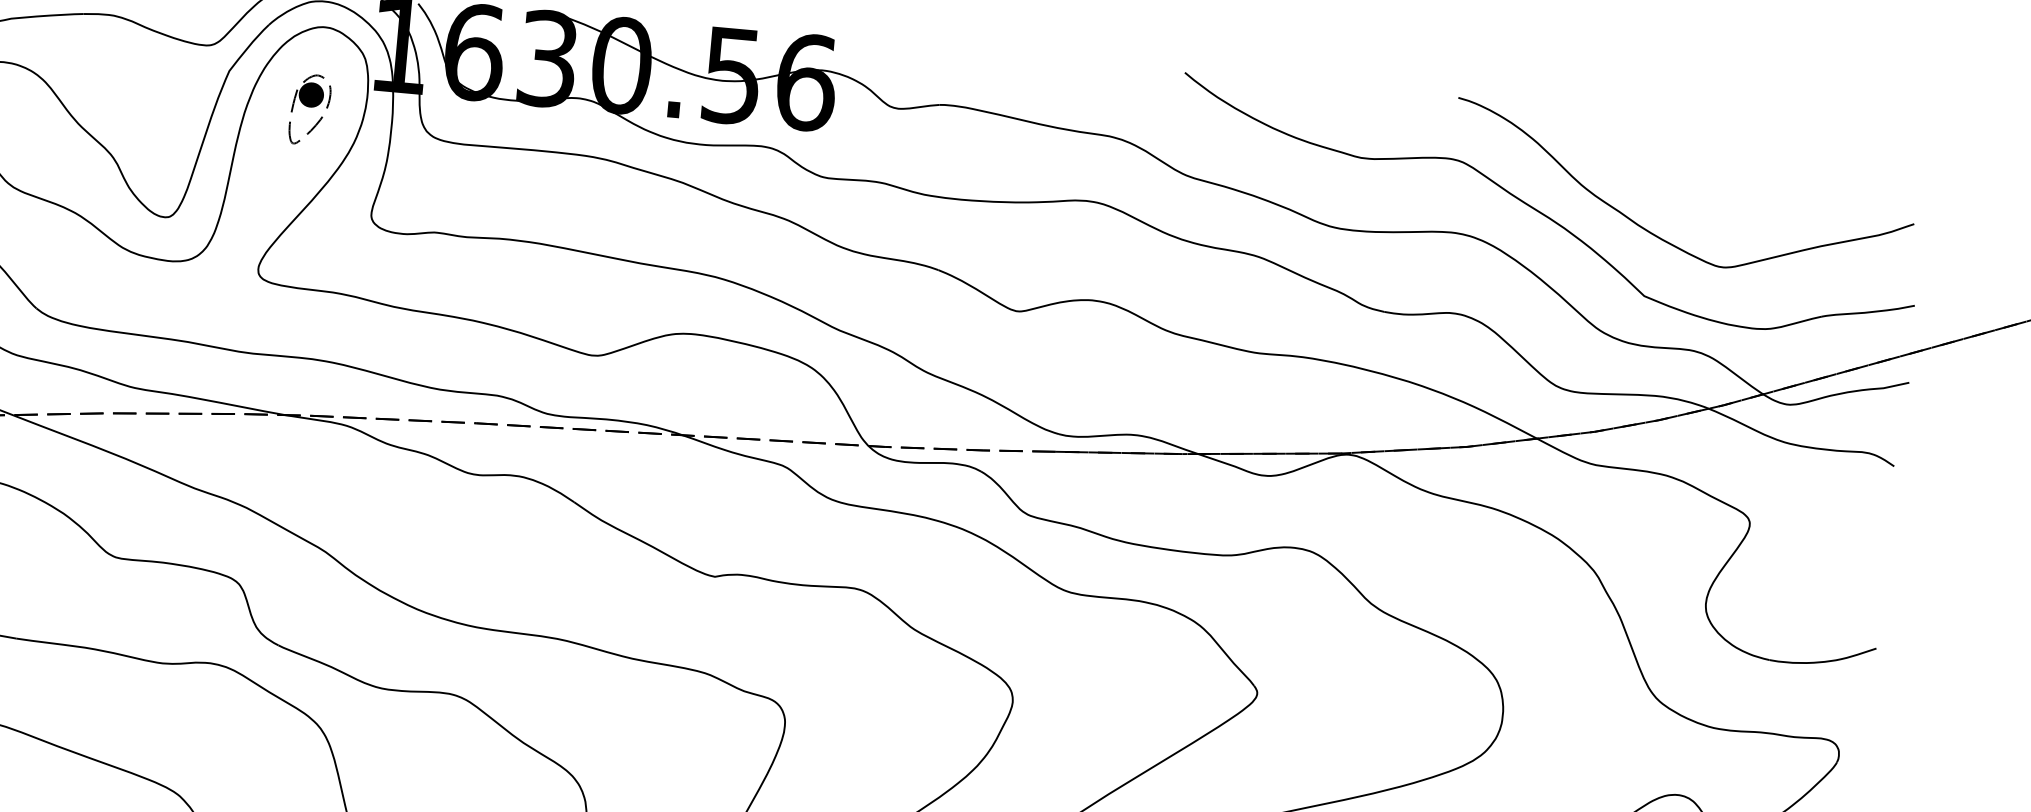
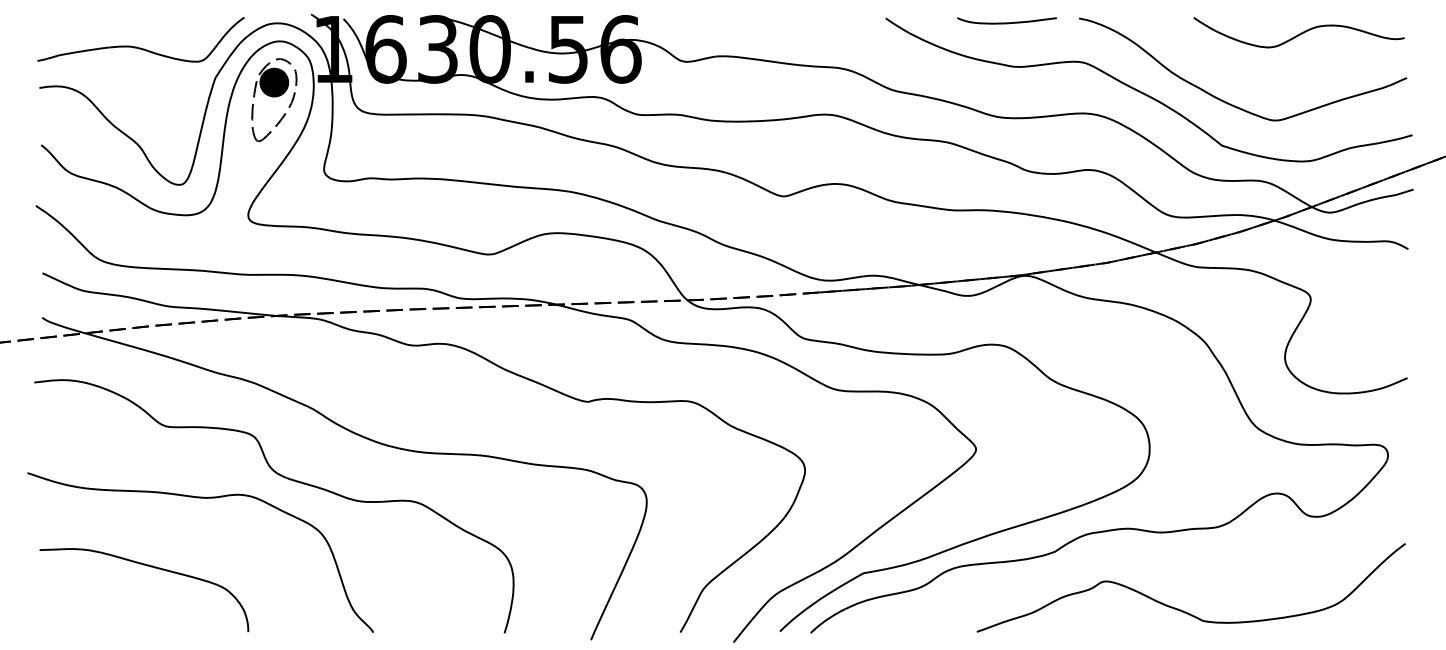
curve: (1355, 94) -> (1006, 22), added
part: (310, 110) -> (274, 100), size x1.67
curve: (1768, 147) -> (1299, 33), added

